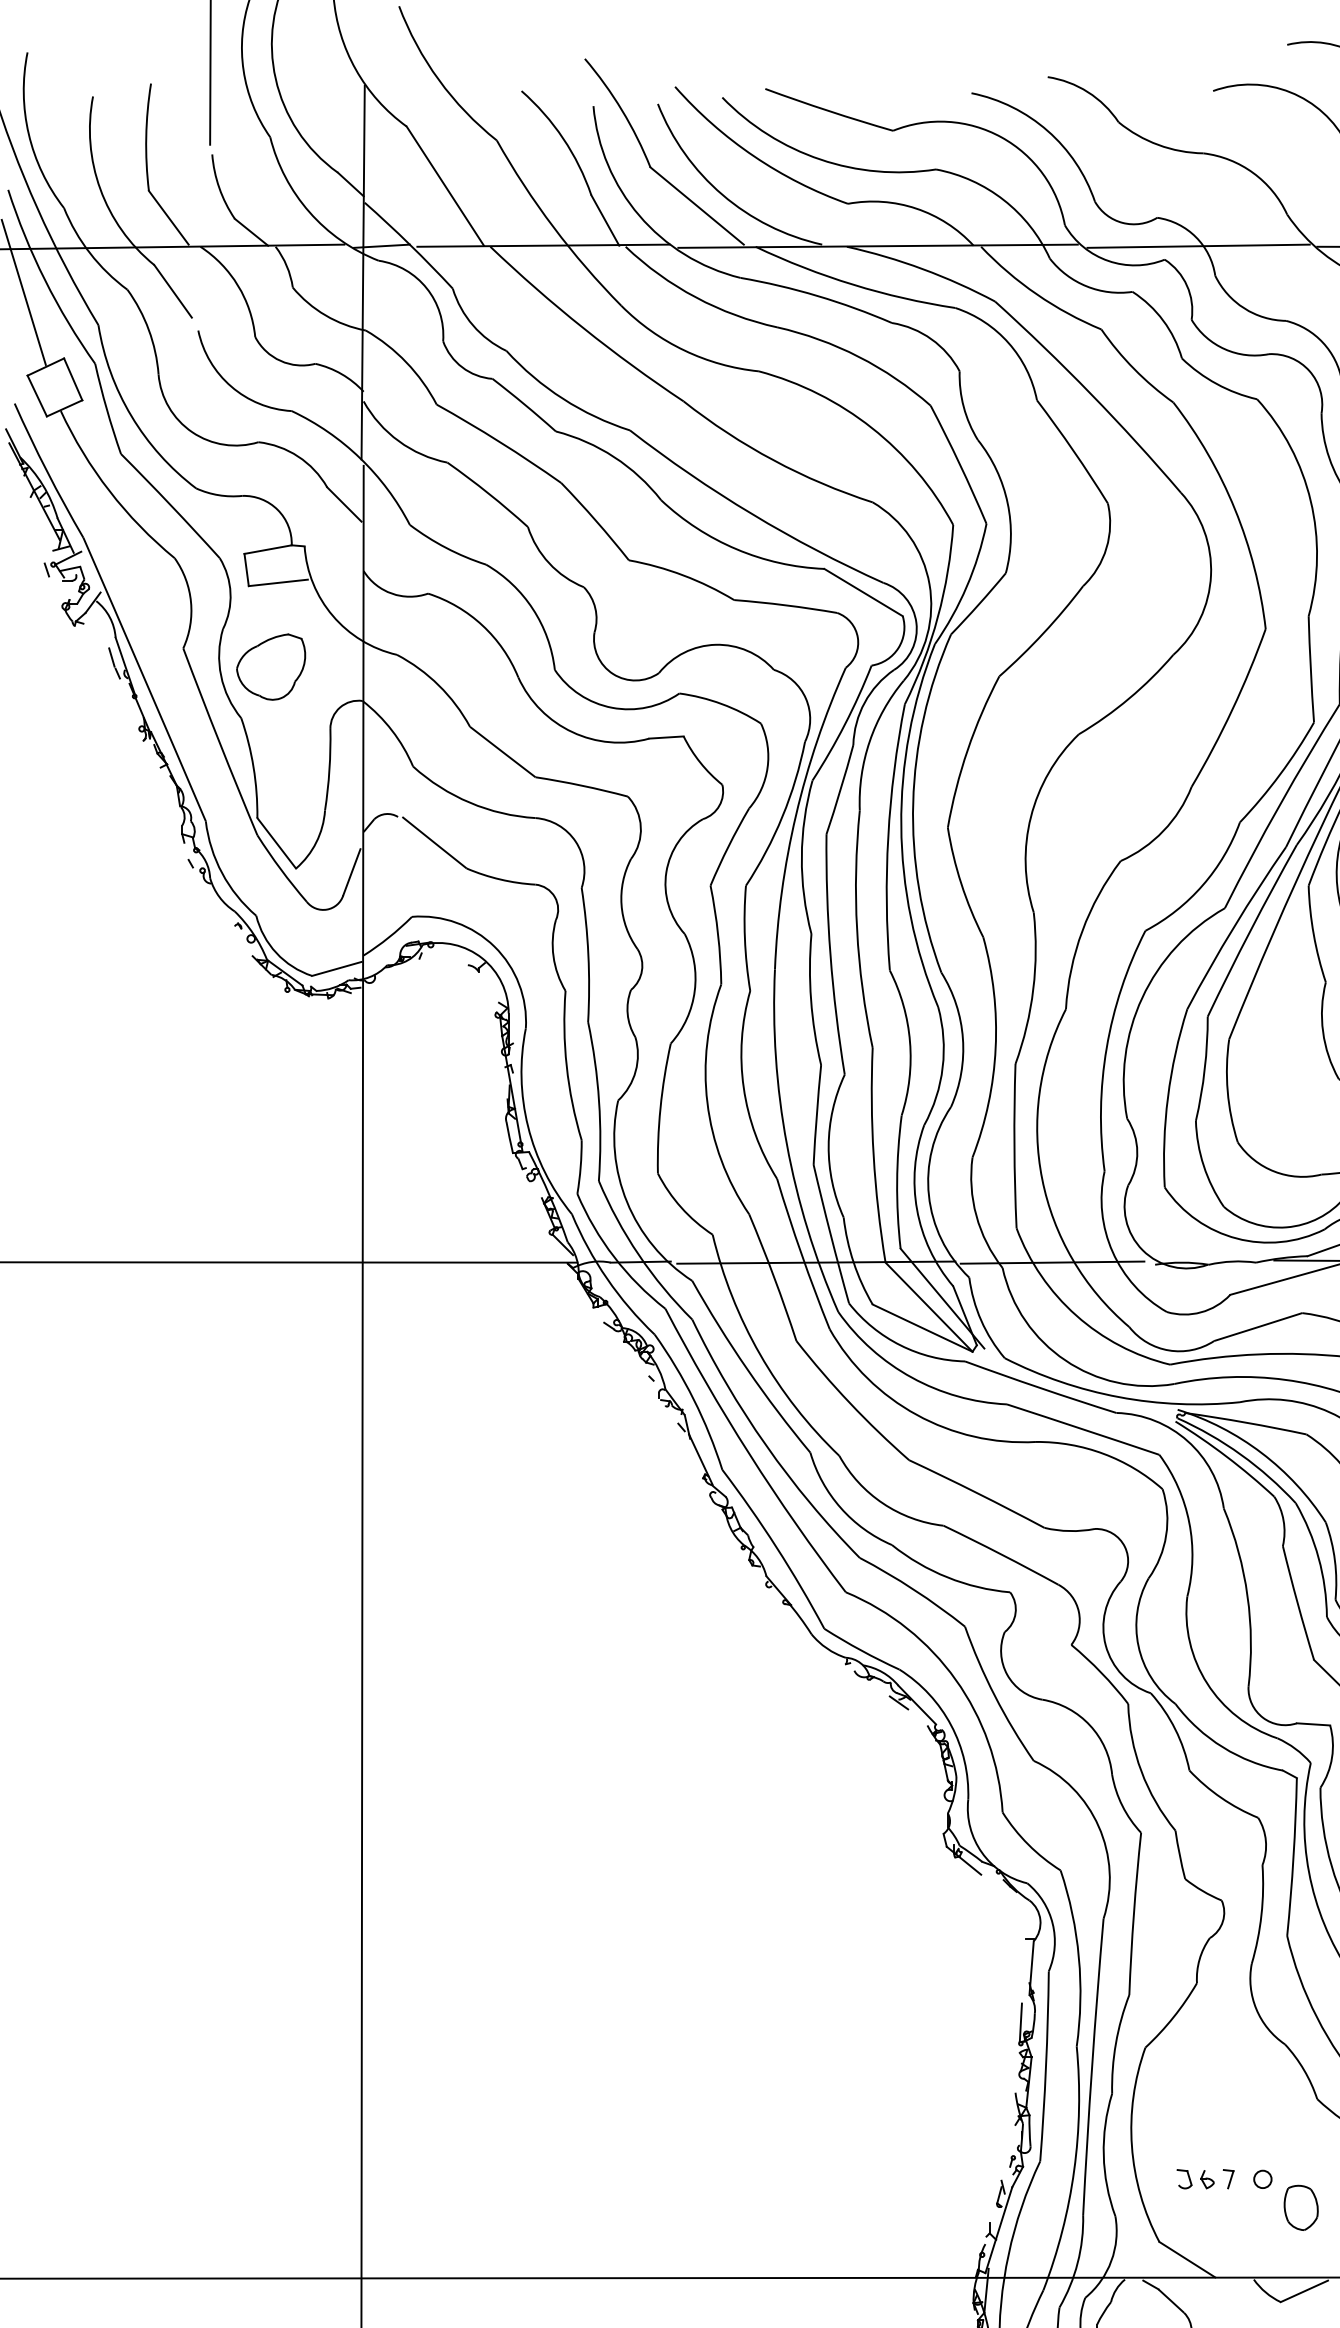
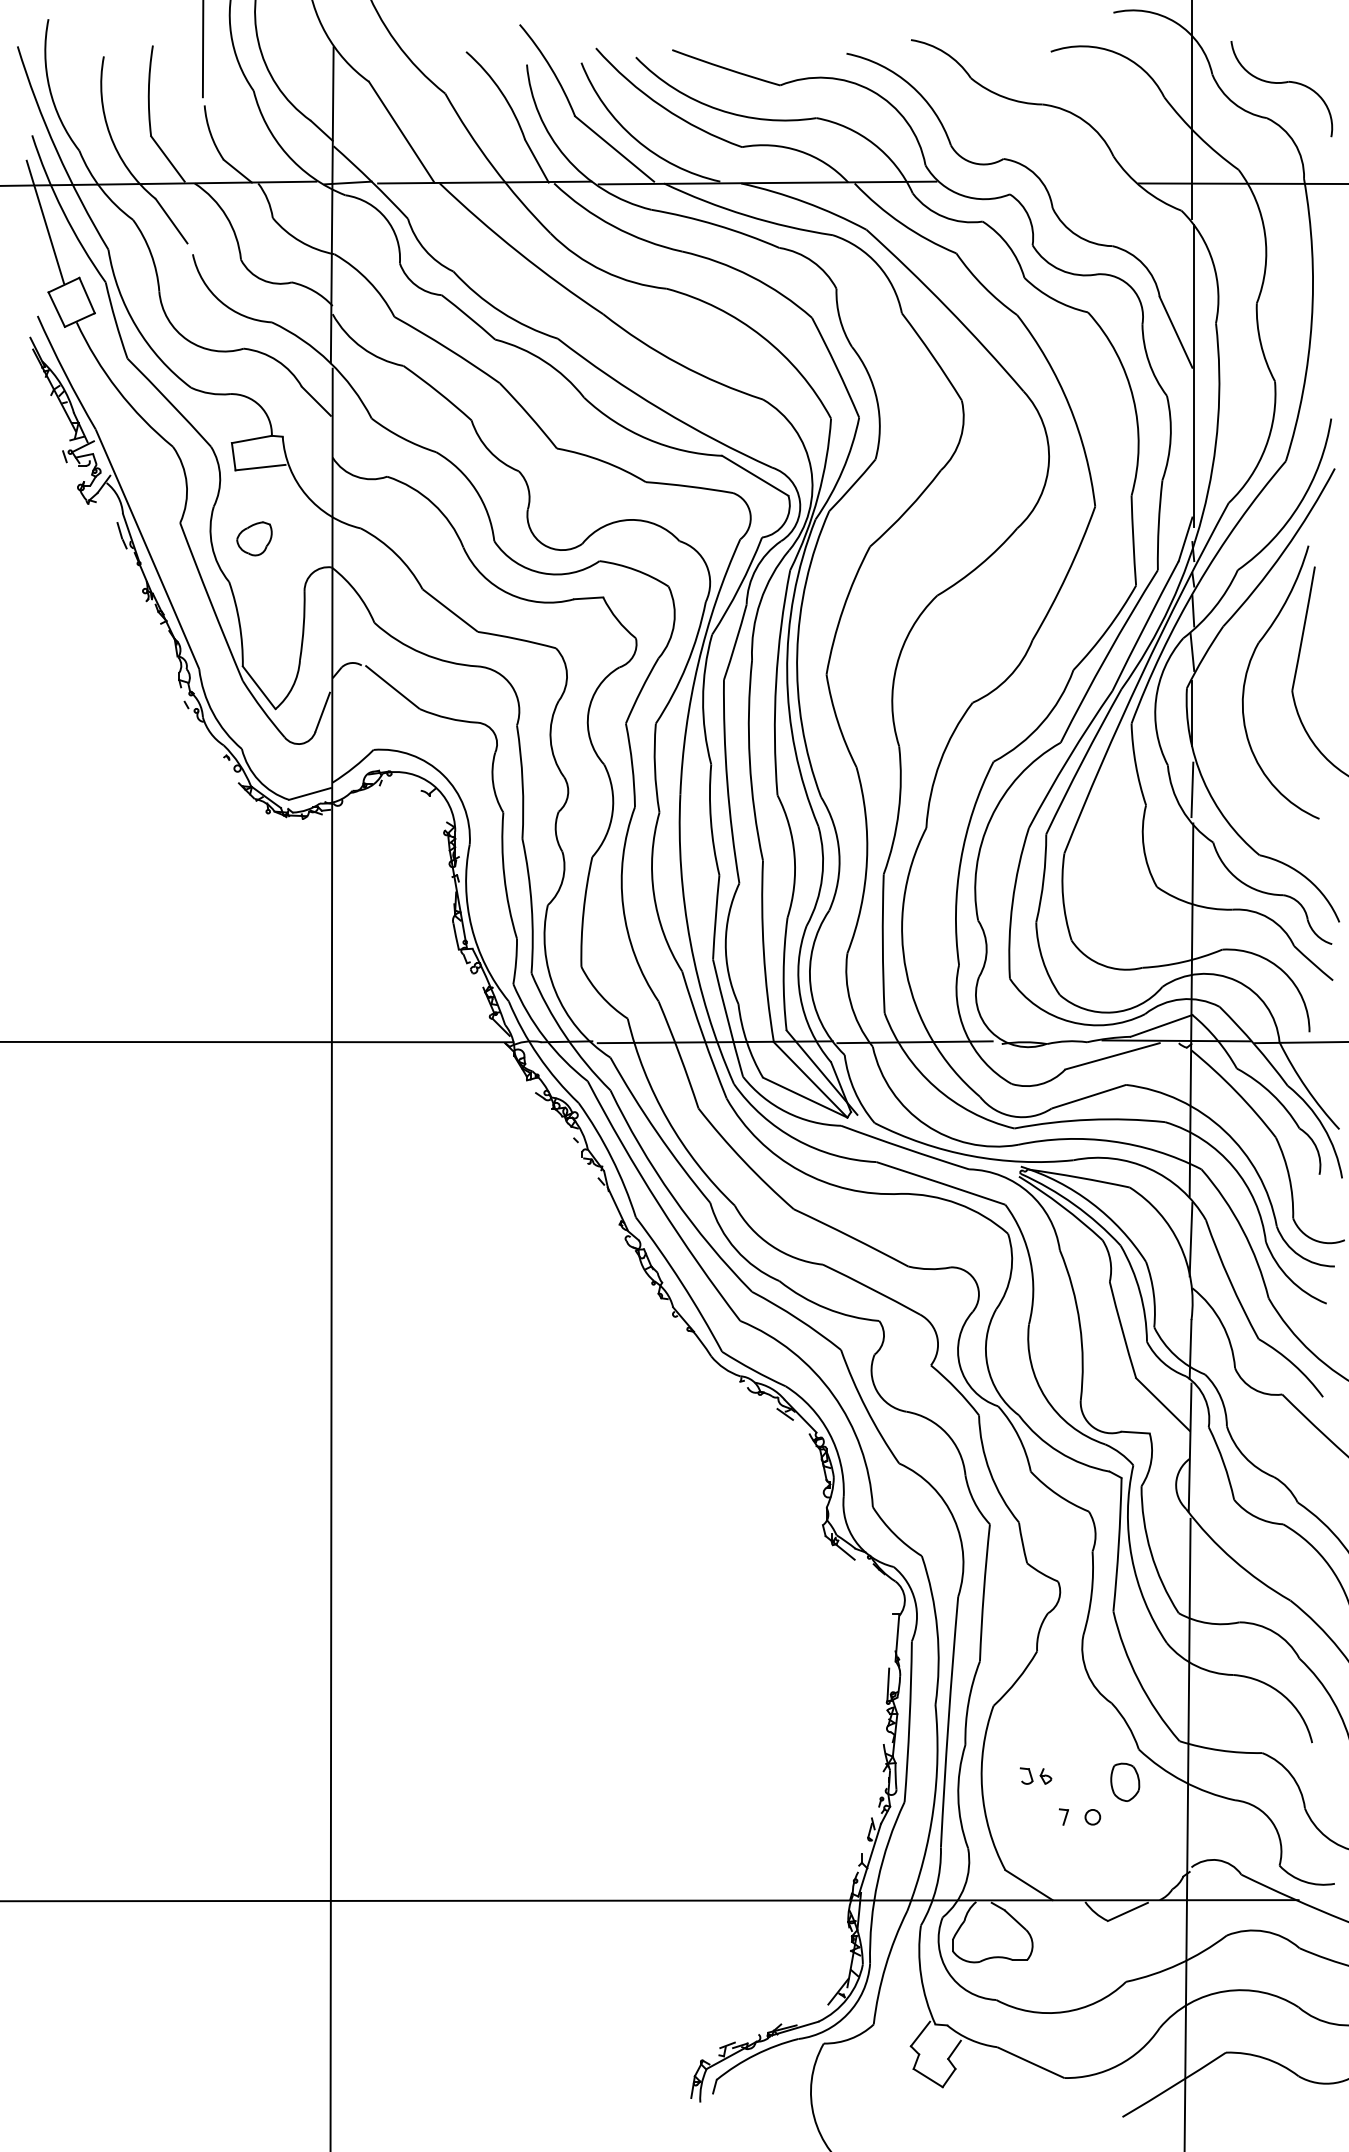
line: (1198, 245) -> (1038, 182), removed
part: (271, 666) -> (254, 538), size x0.6
part: (1195, 2178) -> (1035, 1775), moved
part: (1301, 2206) -> (1125, 1781), moved

